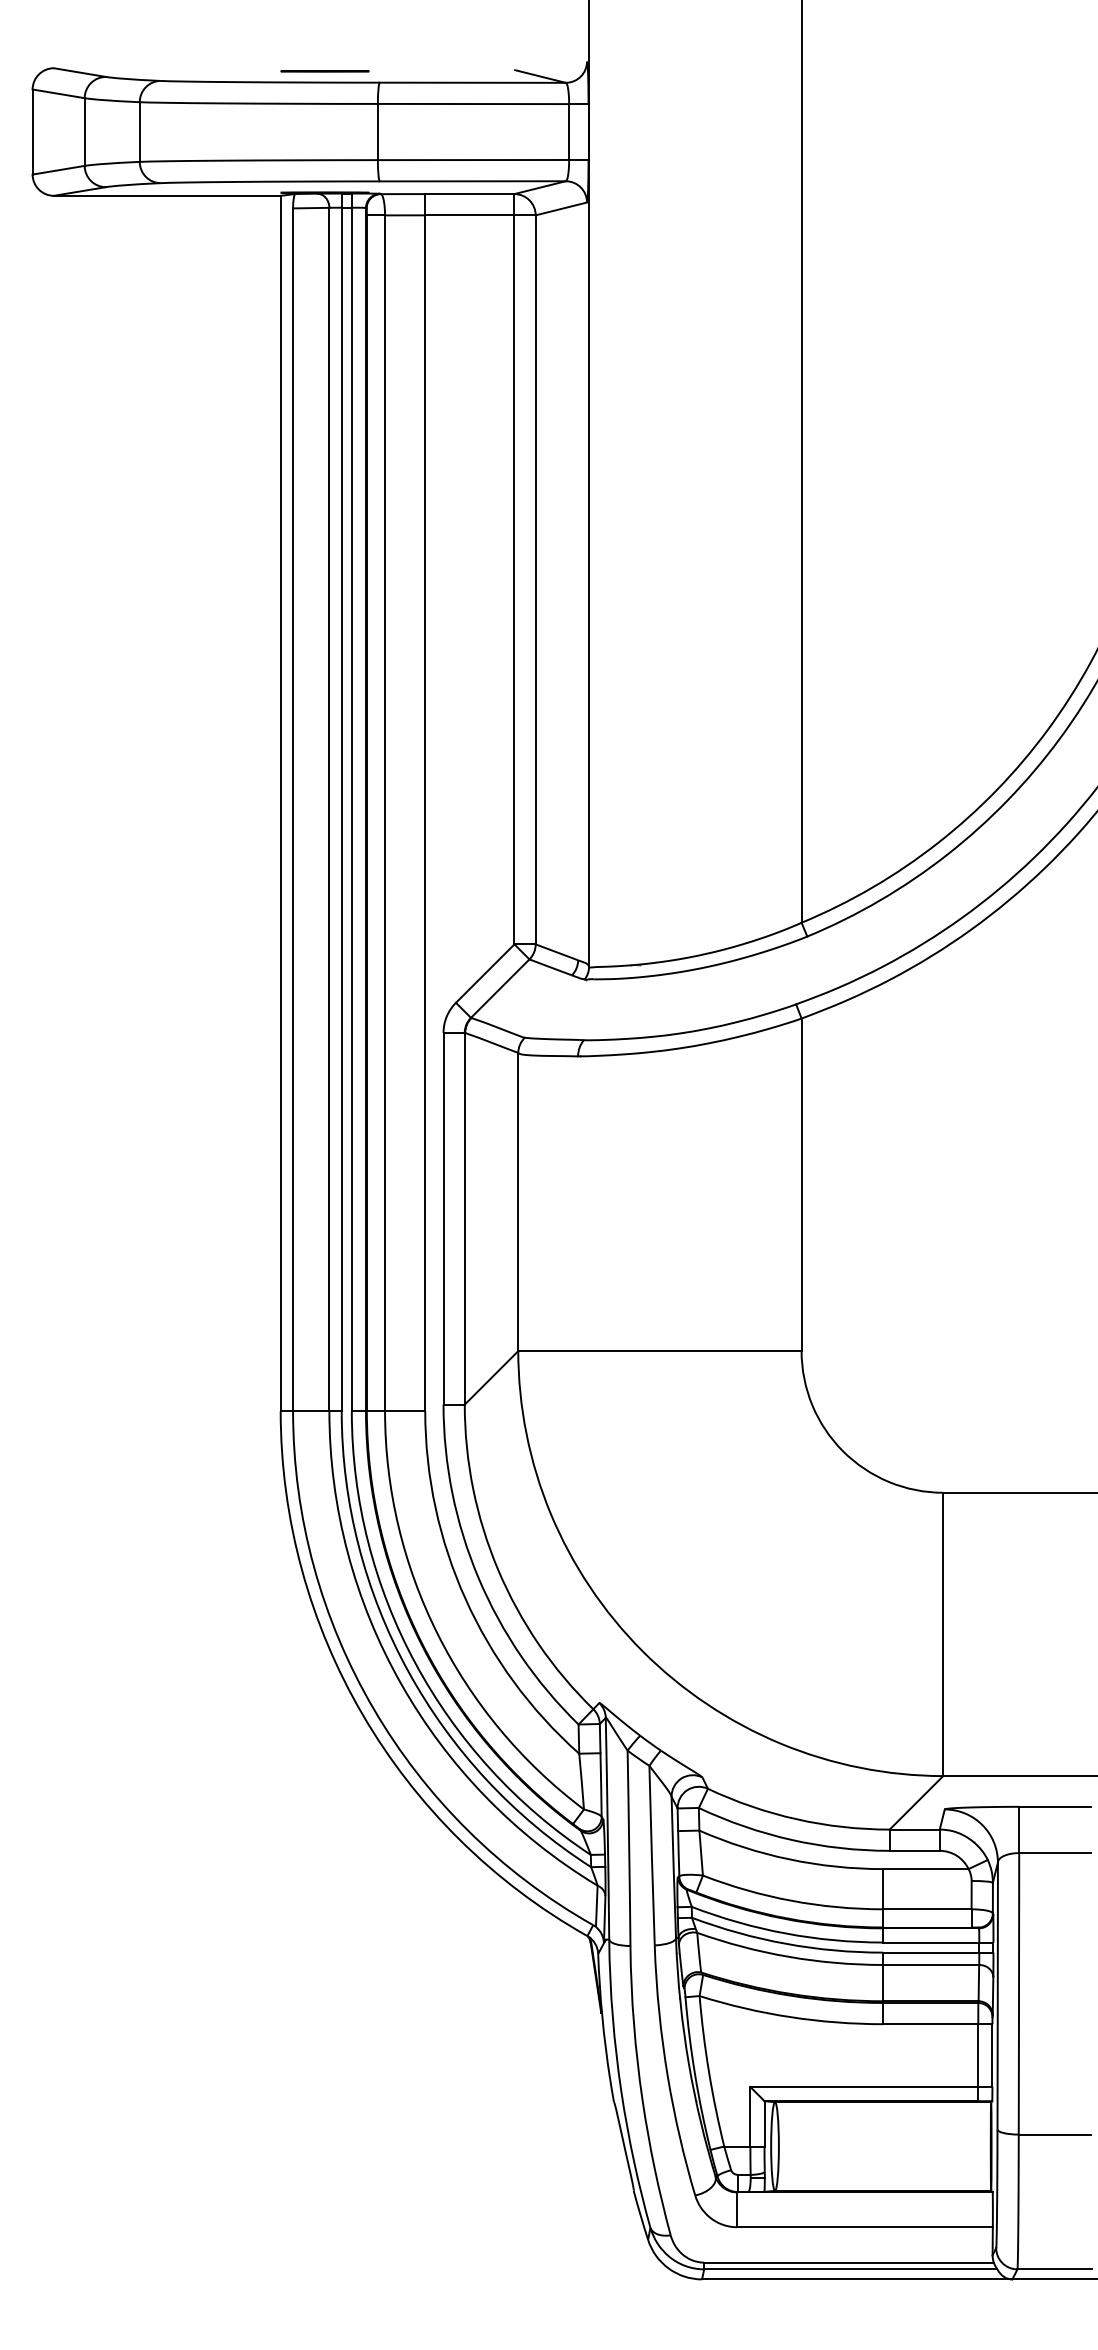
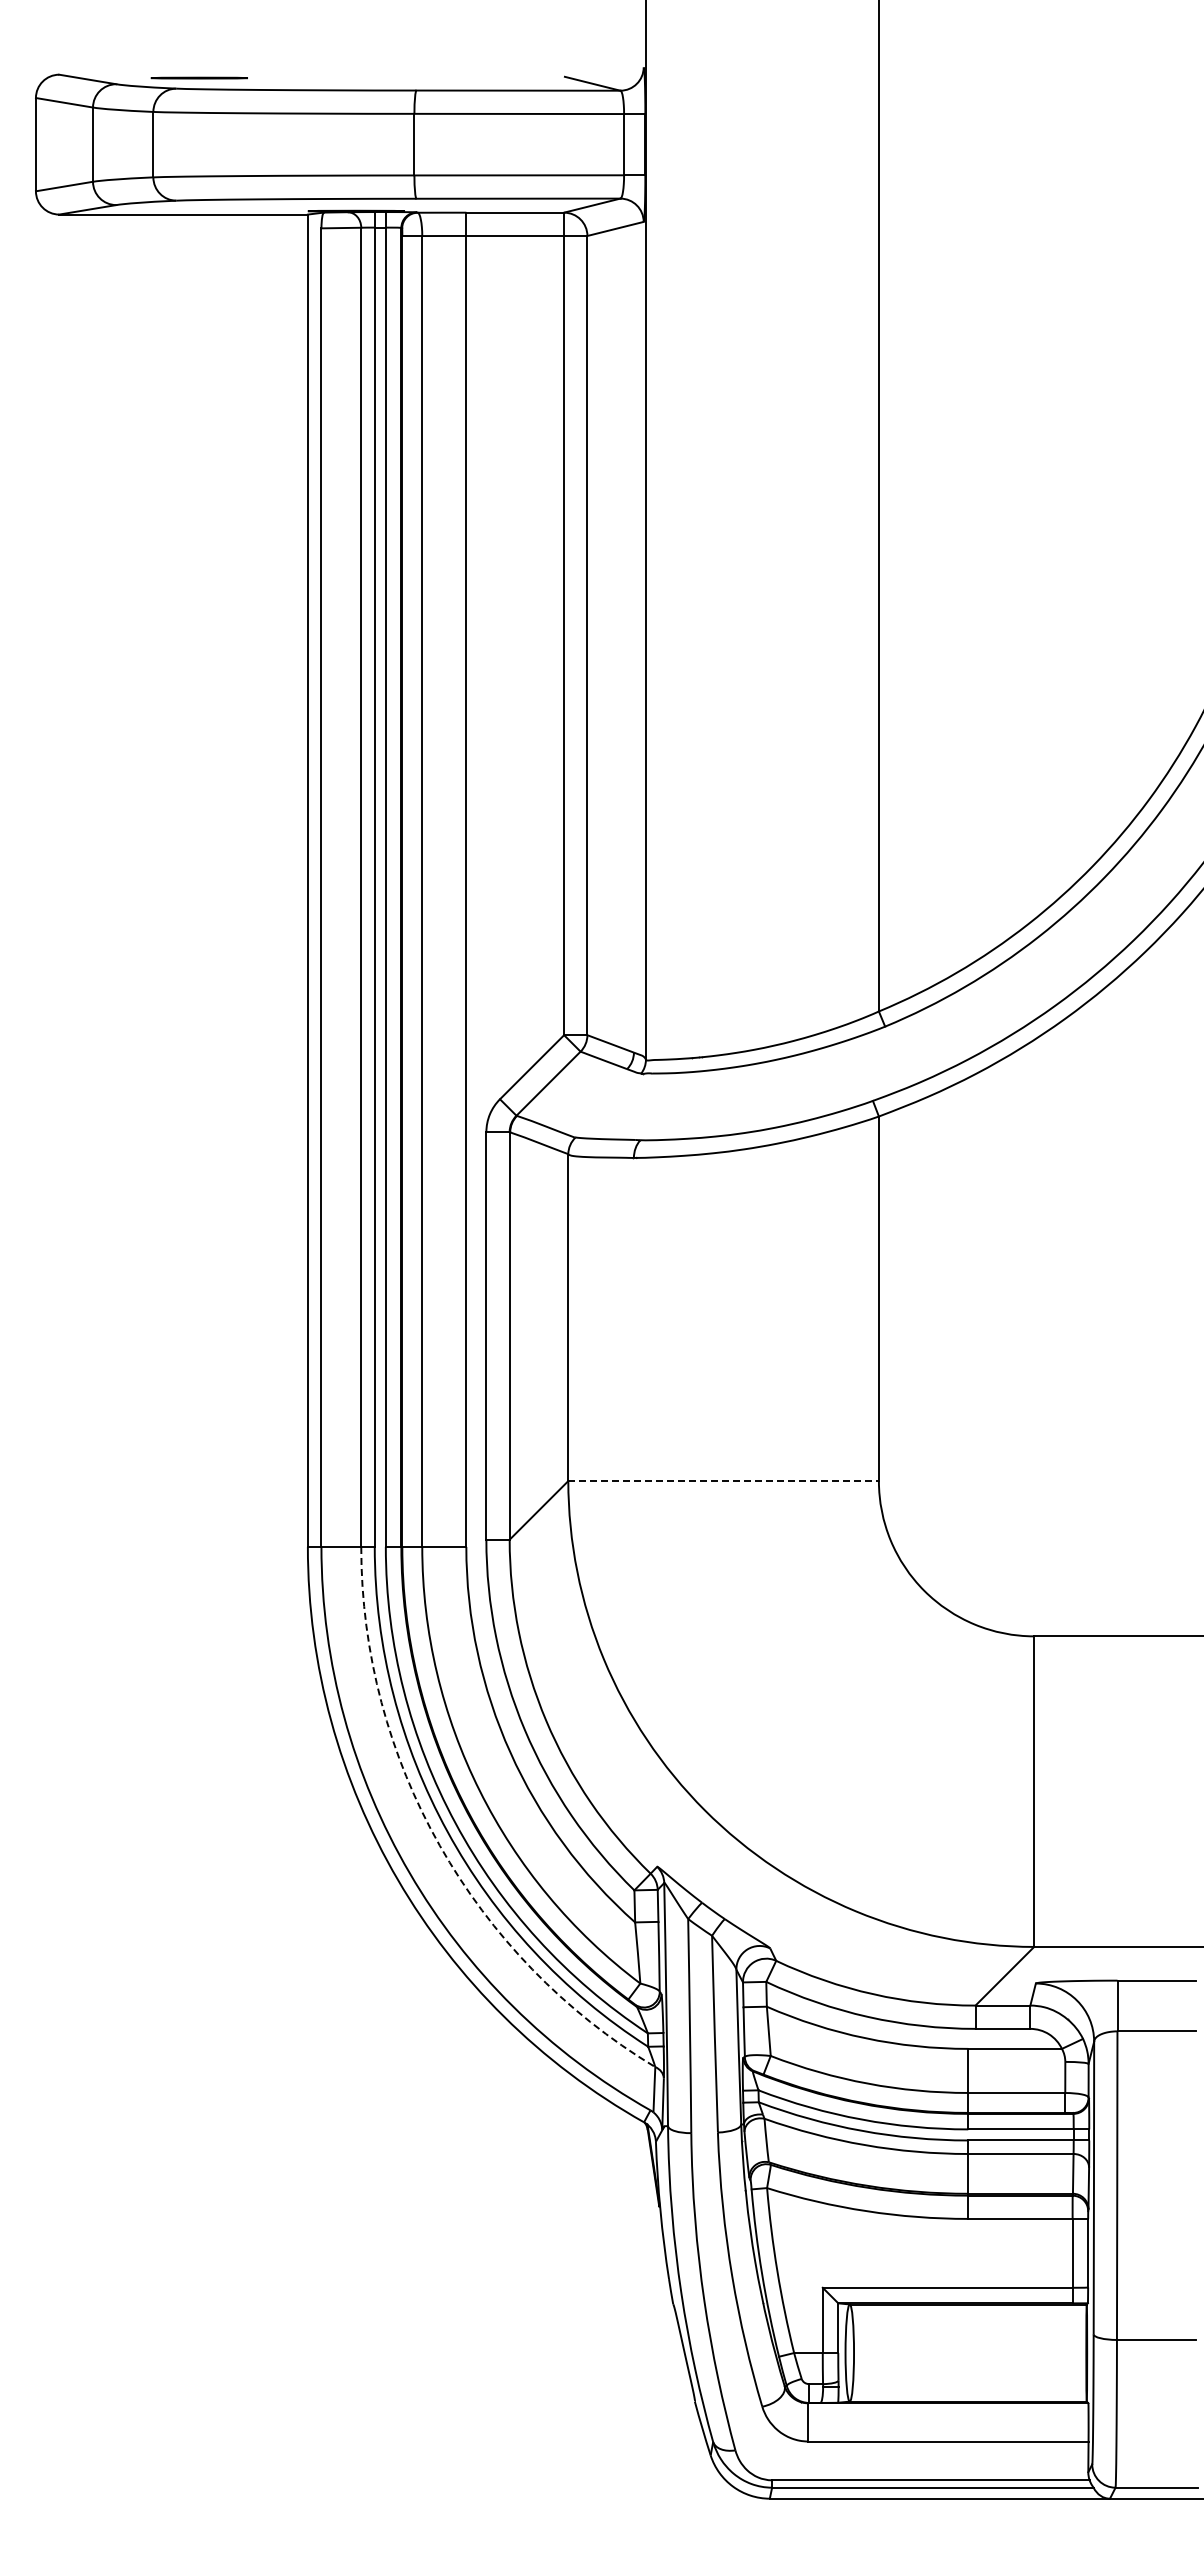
line: (324, 70) -> (198, 77), moved
line: (660, 1351) -> (724, 1481), solid -> dashed
arc: (400, 1683) -> (439, 1845), solid -> dashed

